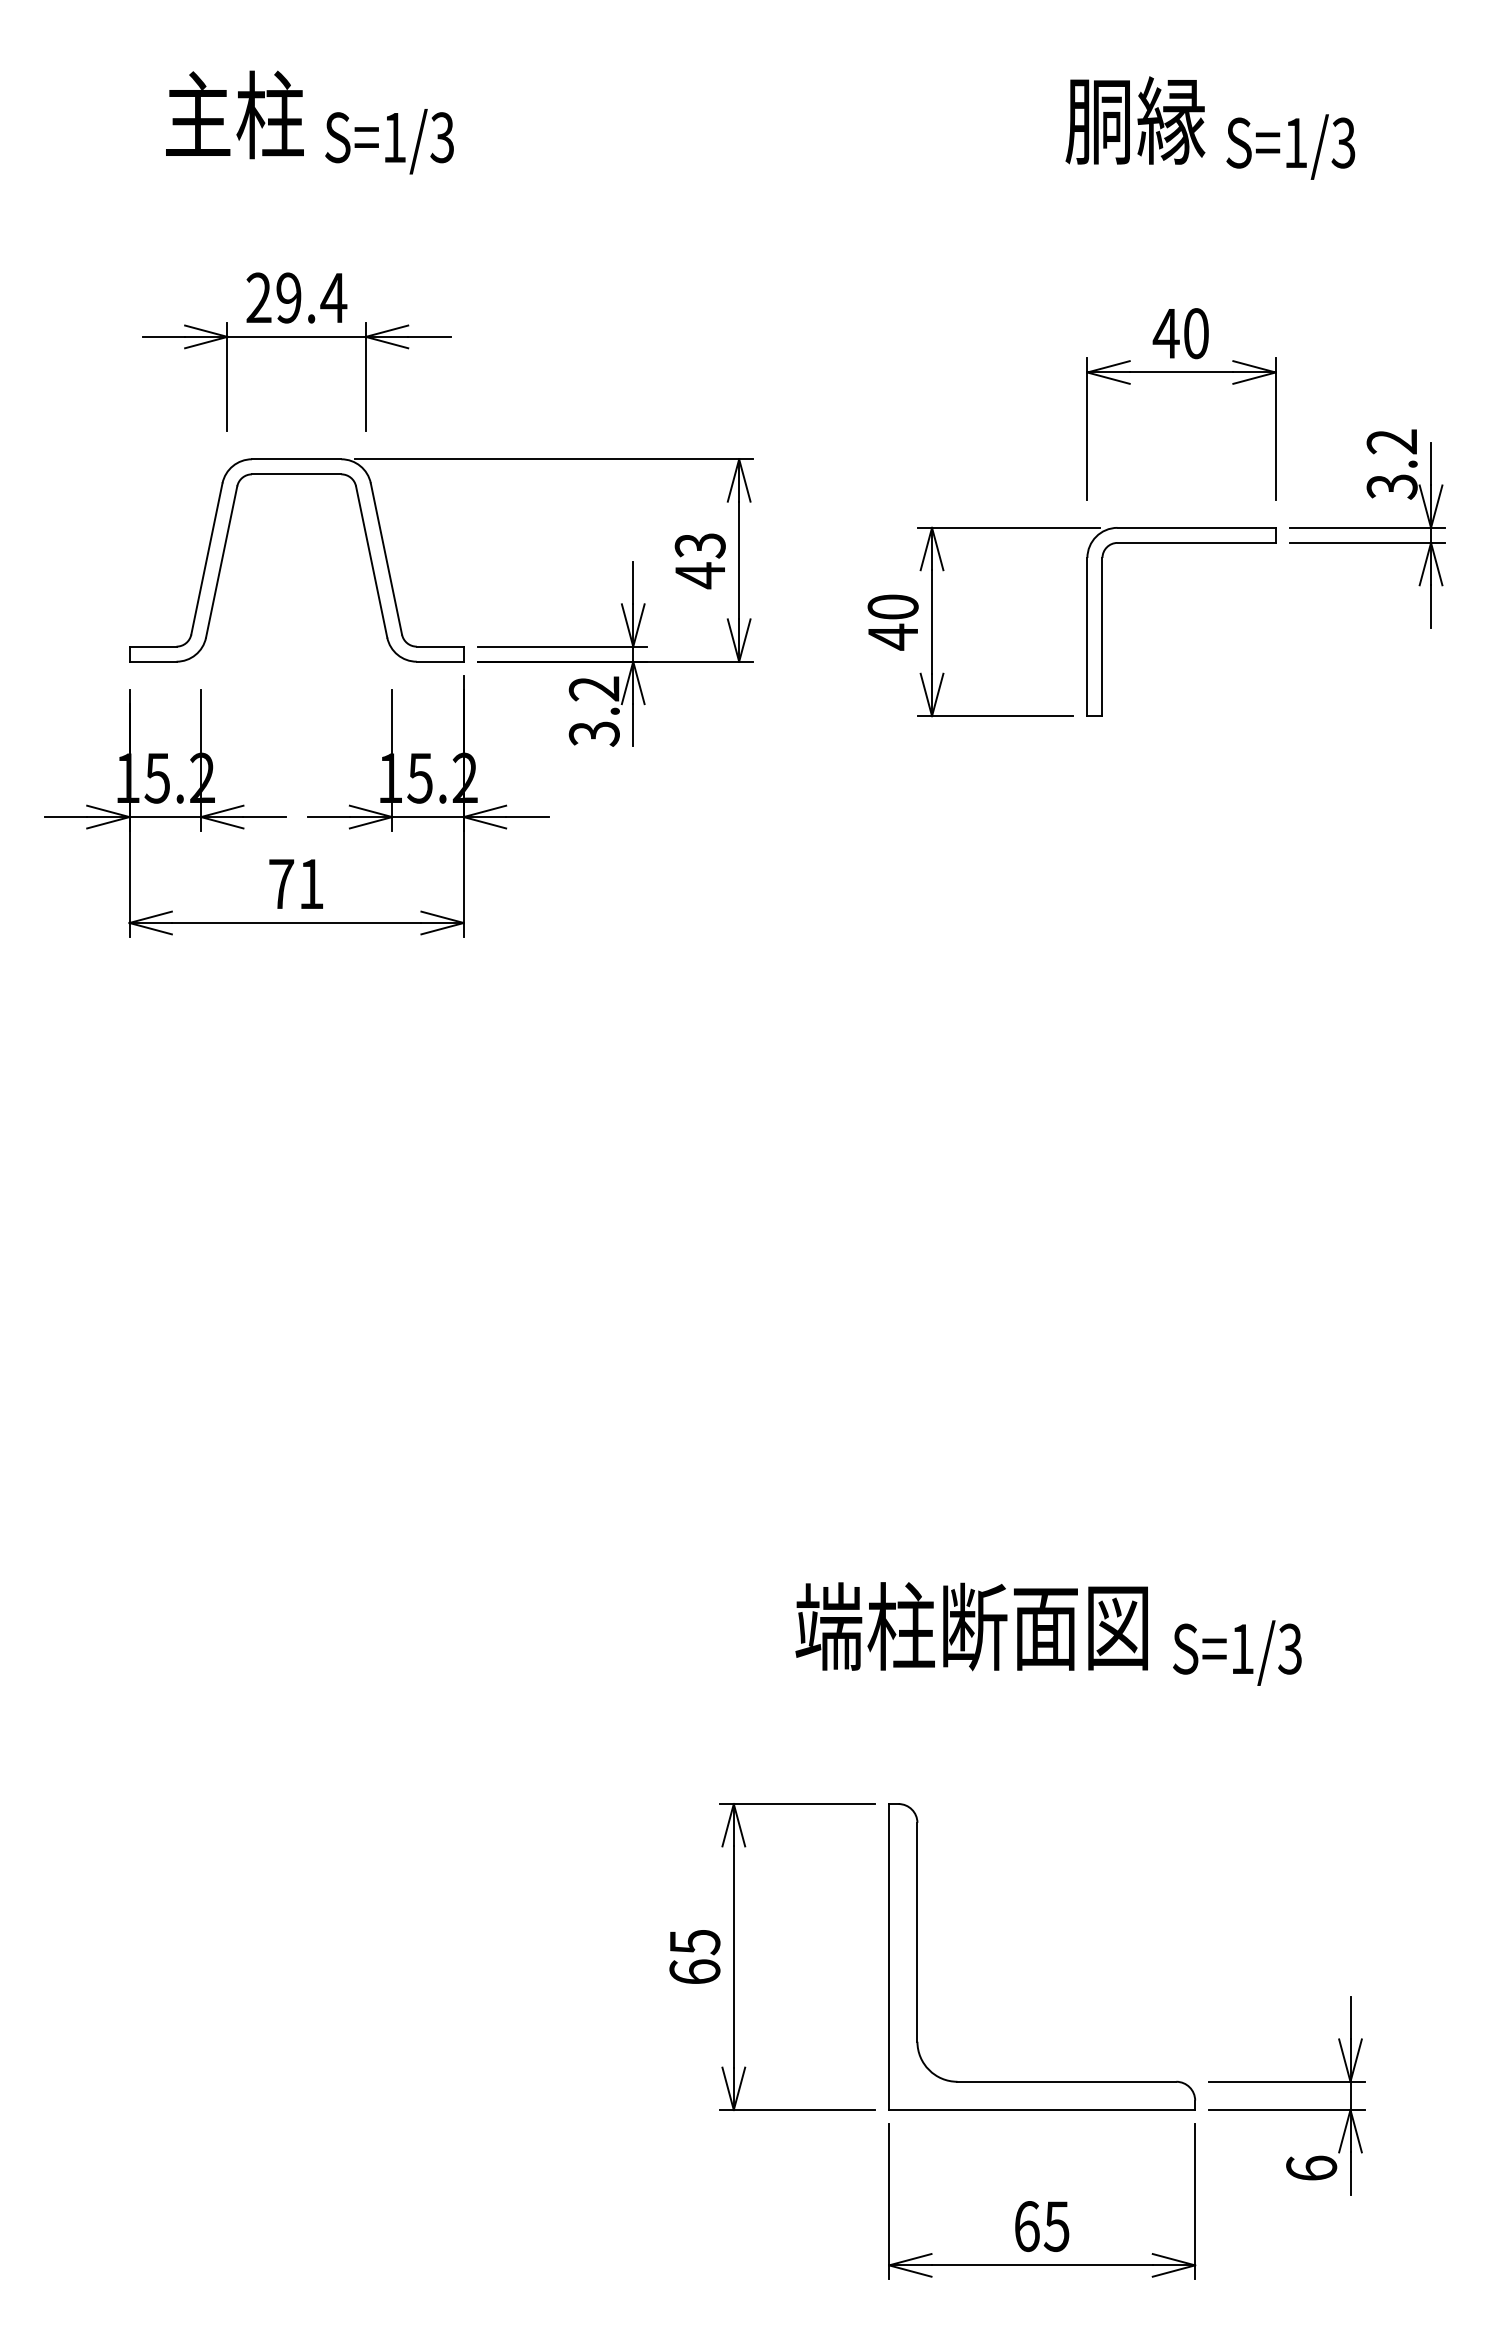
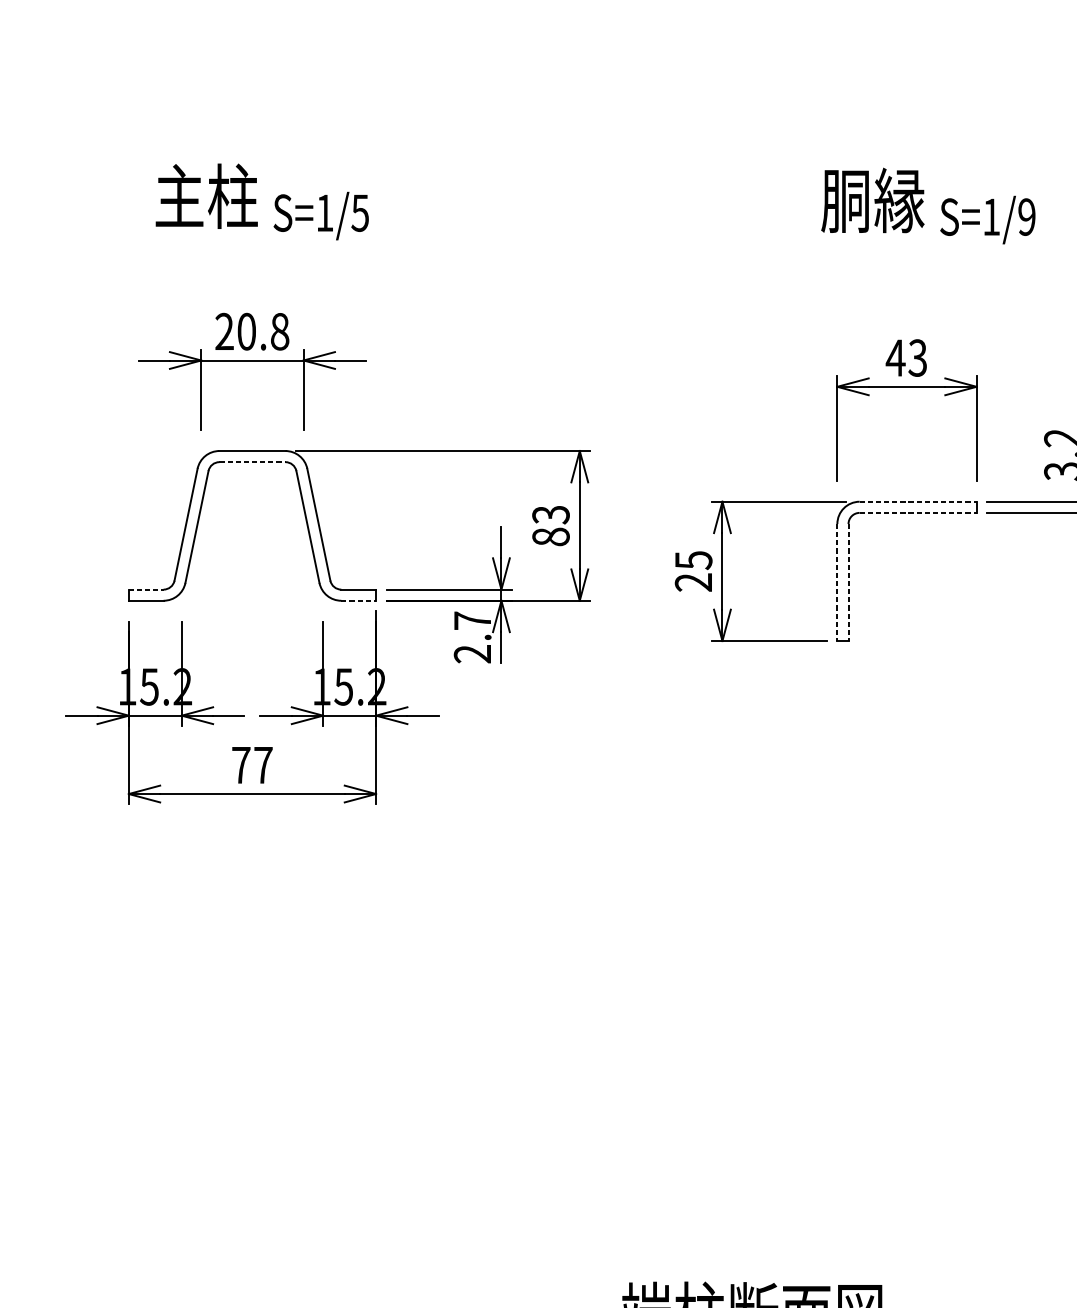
text: (441, 137) -> (359, 212), S=1/3 -> S=1/5
text: (1343, 142) -> (1026, 216), S=1/3 -> S=1/9
text: (311, 297) -> (263, 331), 29.4 -> 20.8
text: (1195, 333) -> (917, 357), 40 -> 43
line: (296, 474) -> (252, 462), solid -> dashed
line: (1197, 527) -> (918, 501), solid -> dashed
line: (1197, 542) -> (918, 512), solid -> dashed
text: (700, 575) -> (551, 536), 43 -> 83
text: (892, 622) -> (693, 571), 40 -> 25
line: (1087, 637) -> (837, 582), solid -> dashed
line: (1102, 637) -> (848, 582), solid -> dashed
line: (153, 646) -> (146, 589), solid -> dashed
line: (440, 661) -> (358, 600), solid -> dashed
text: (593, 711) -> (472, 637), 3.2 -> 2.7
text: (311, 883) -> (263, 764), 71 -> 77

